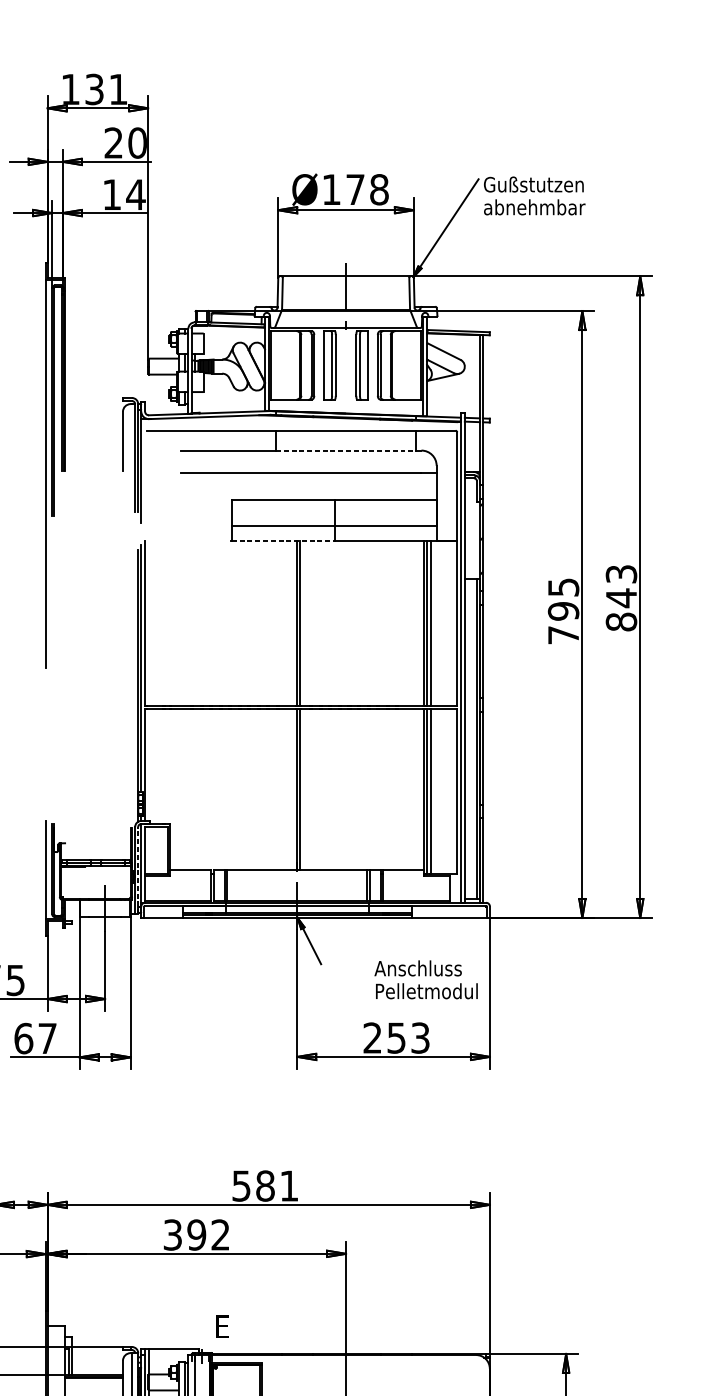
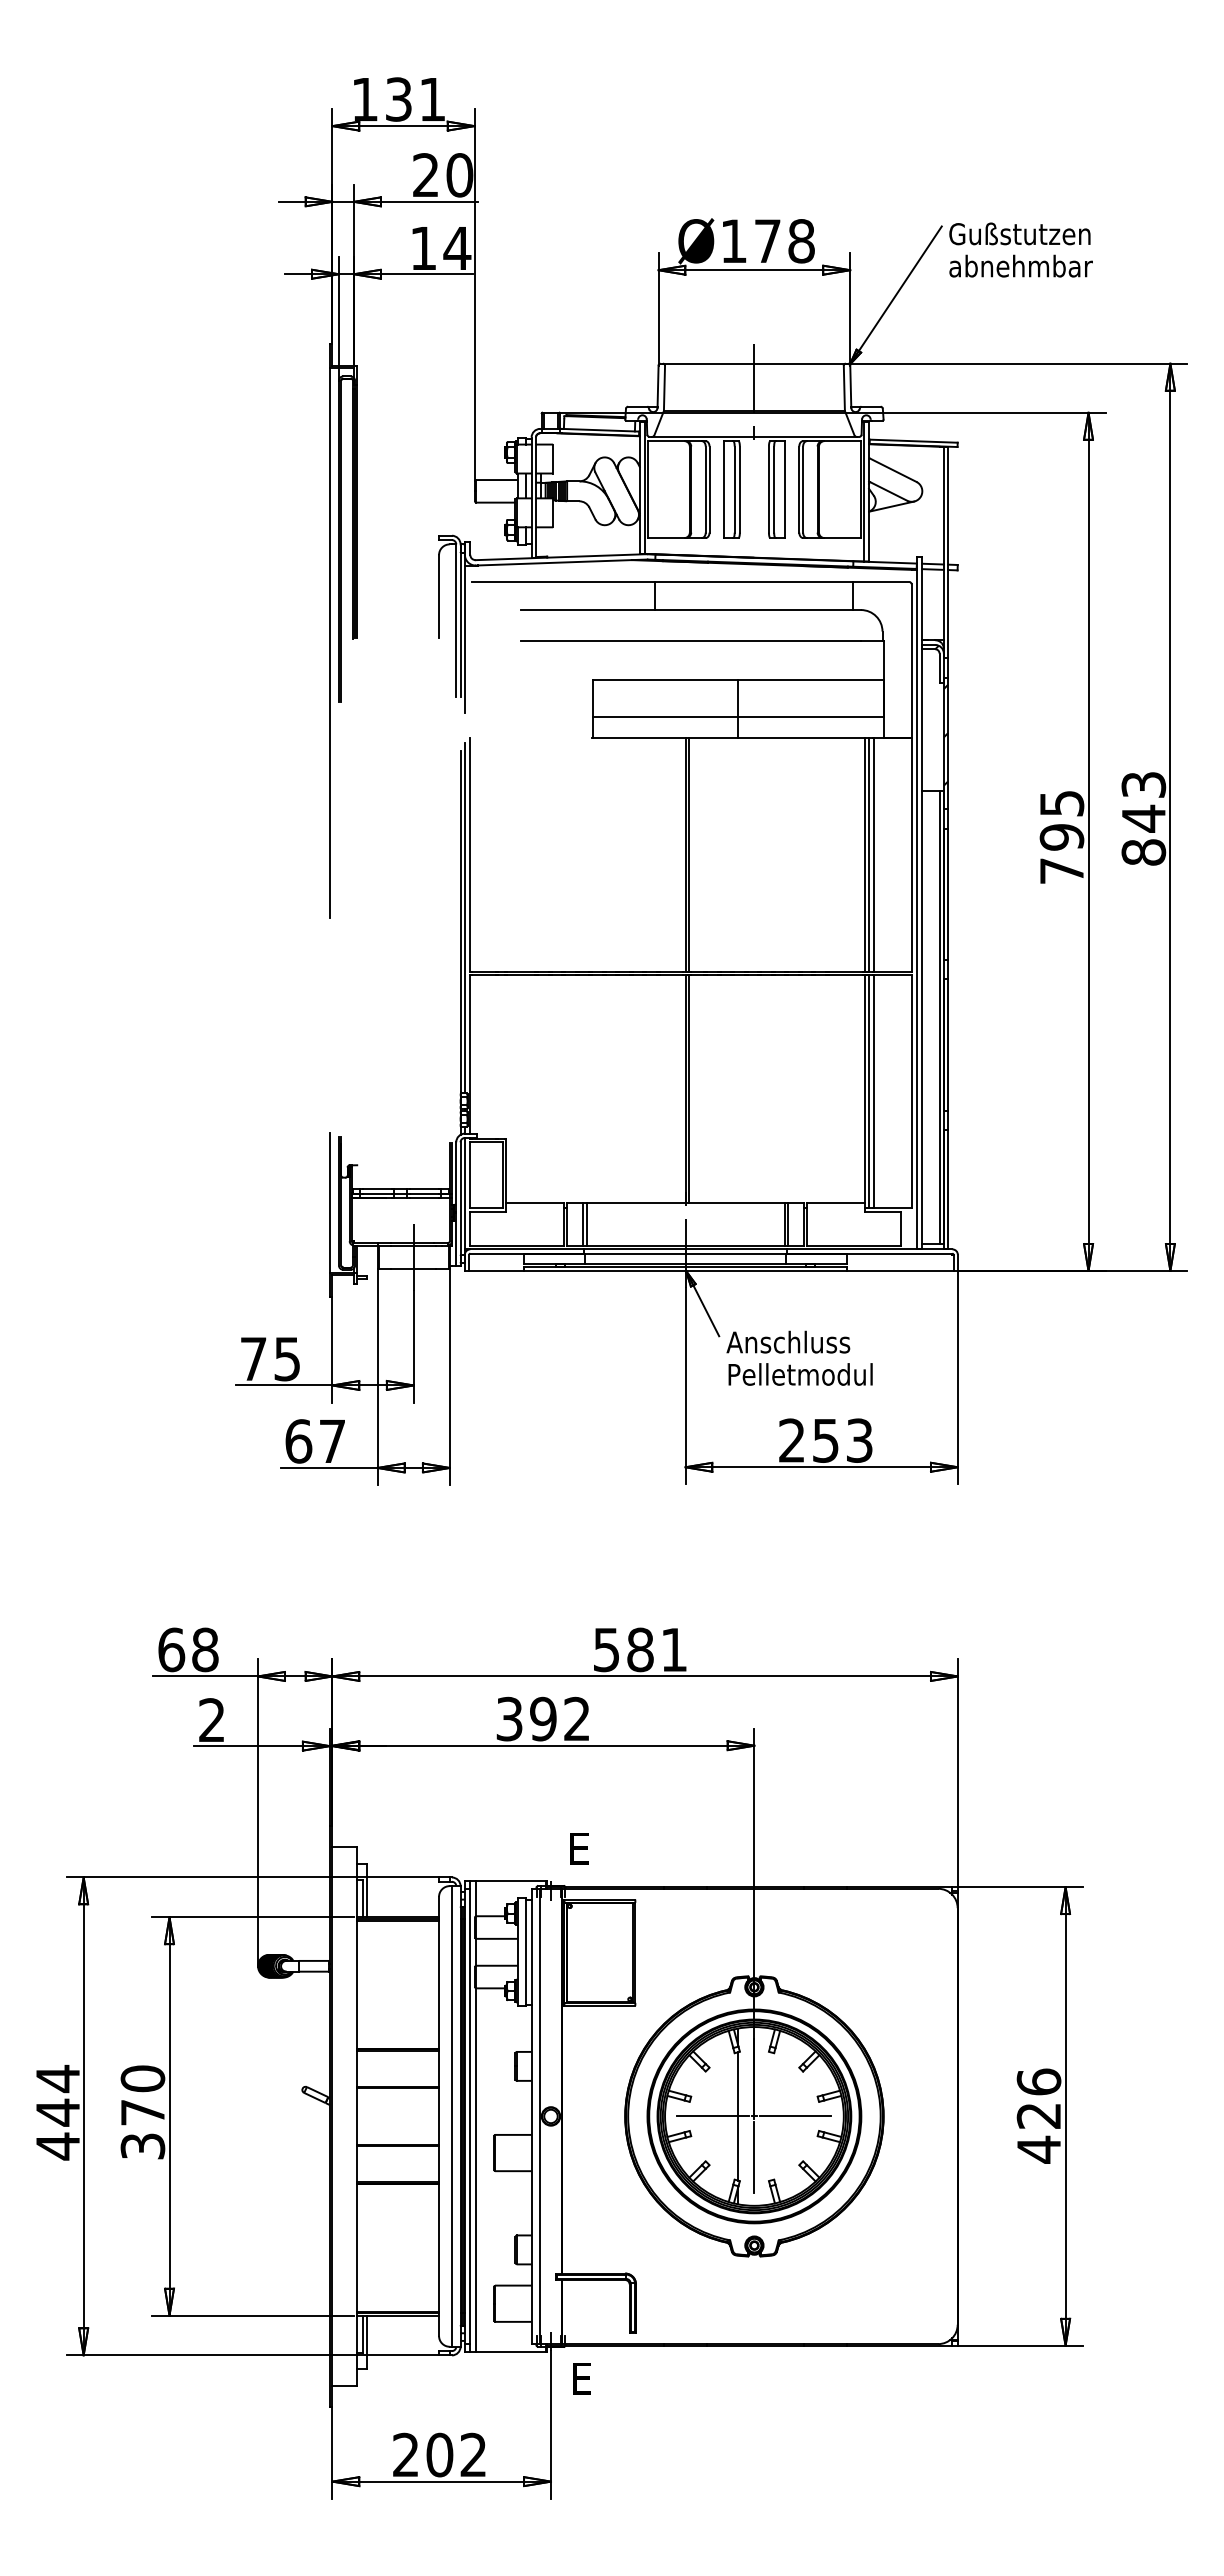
line: (346, 450) -> (754, 610), dashed -> solid
line: (283, 541) -> (665, 738), dashed -> solid
line: (138, 870) -> (460, 1203), dashed -> solid
text: (426, 979) -> (799, 1357), moved

